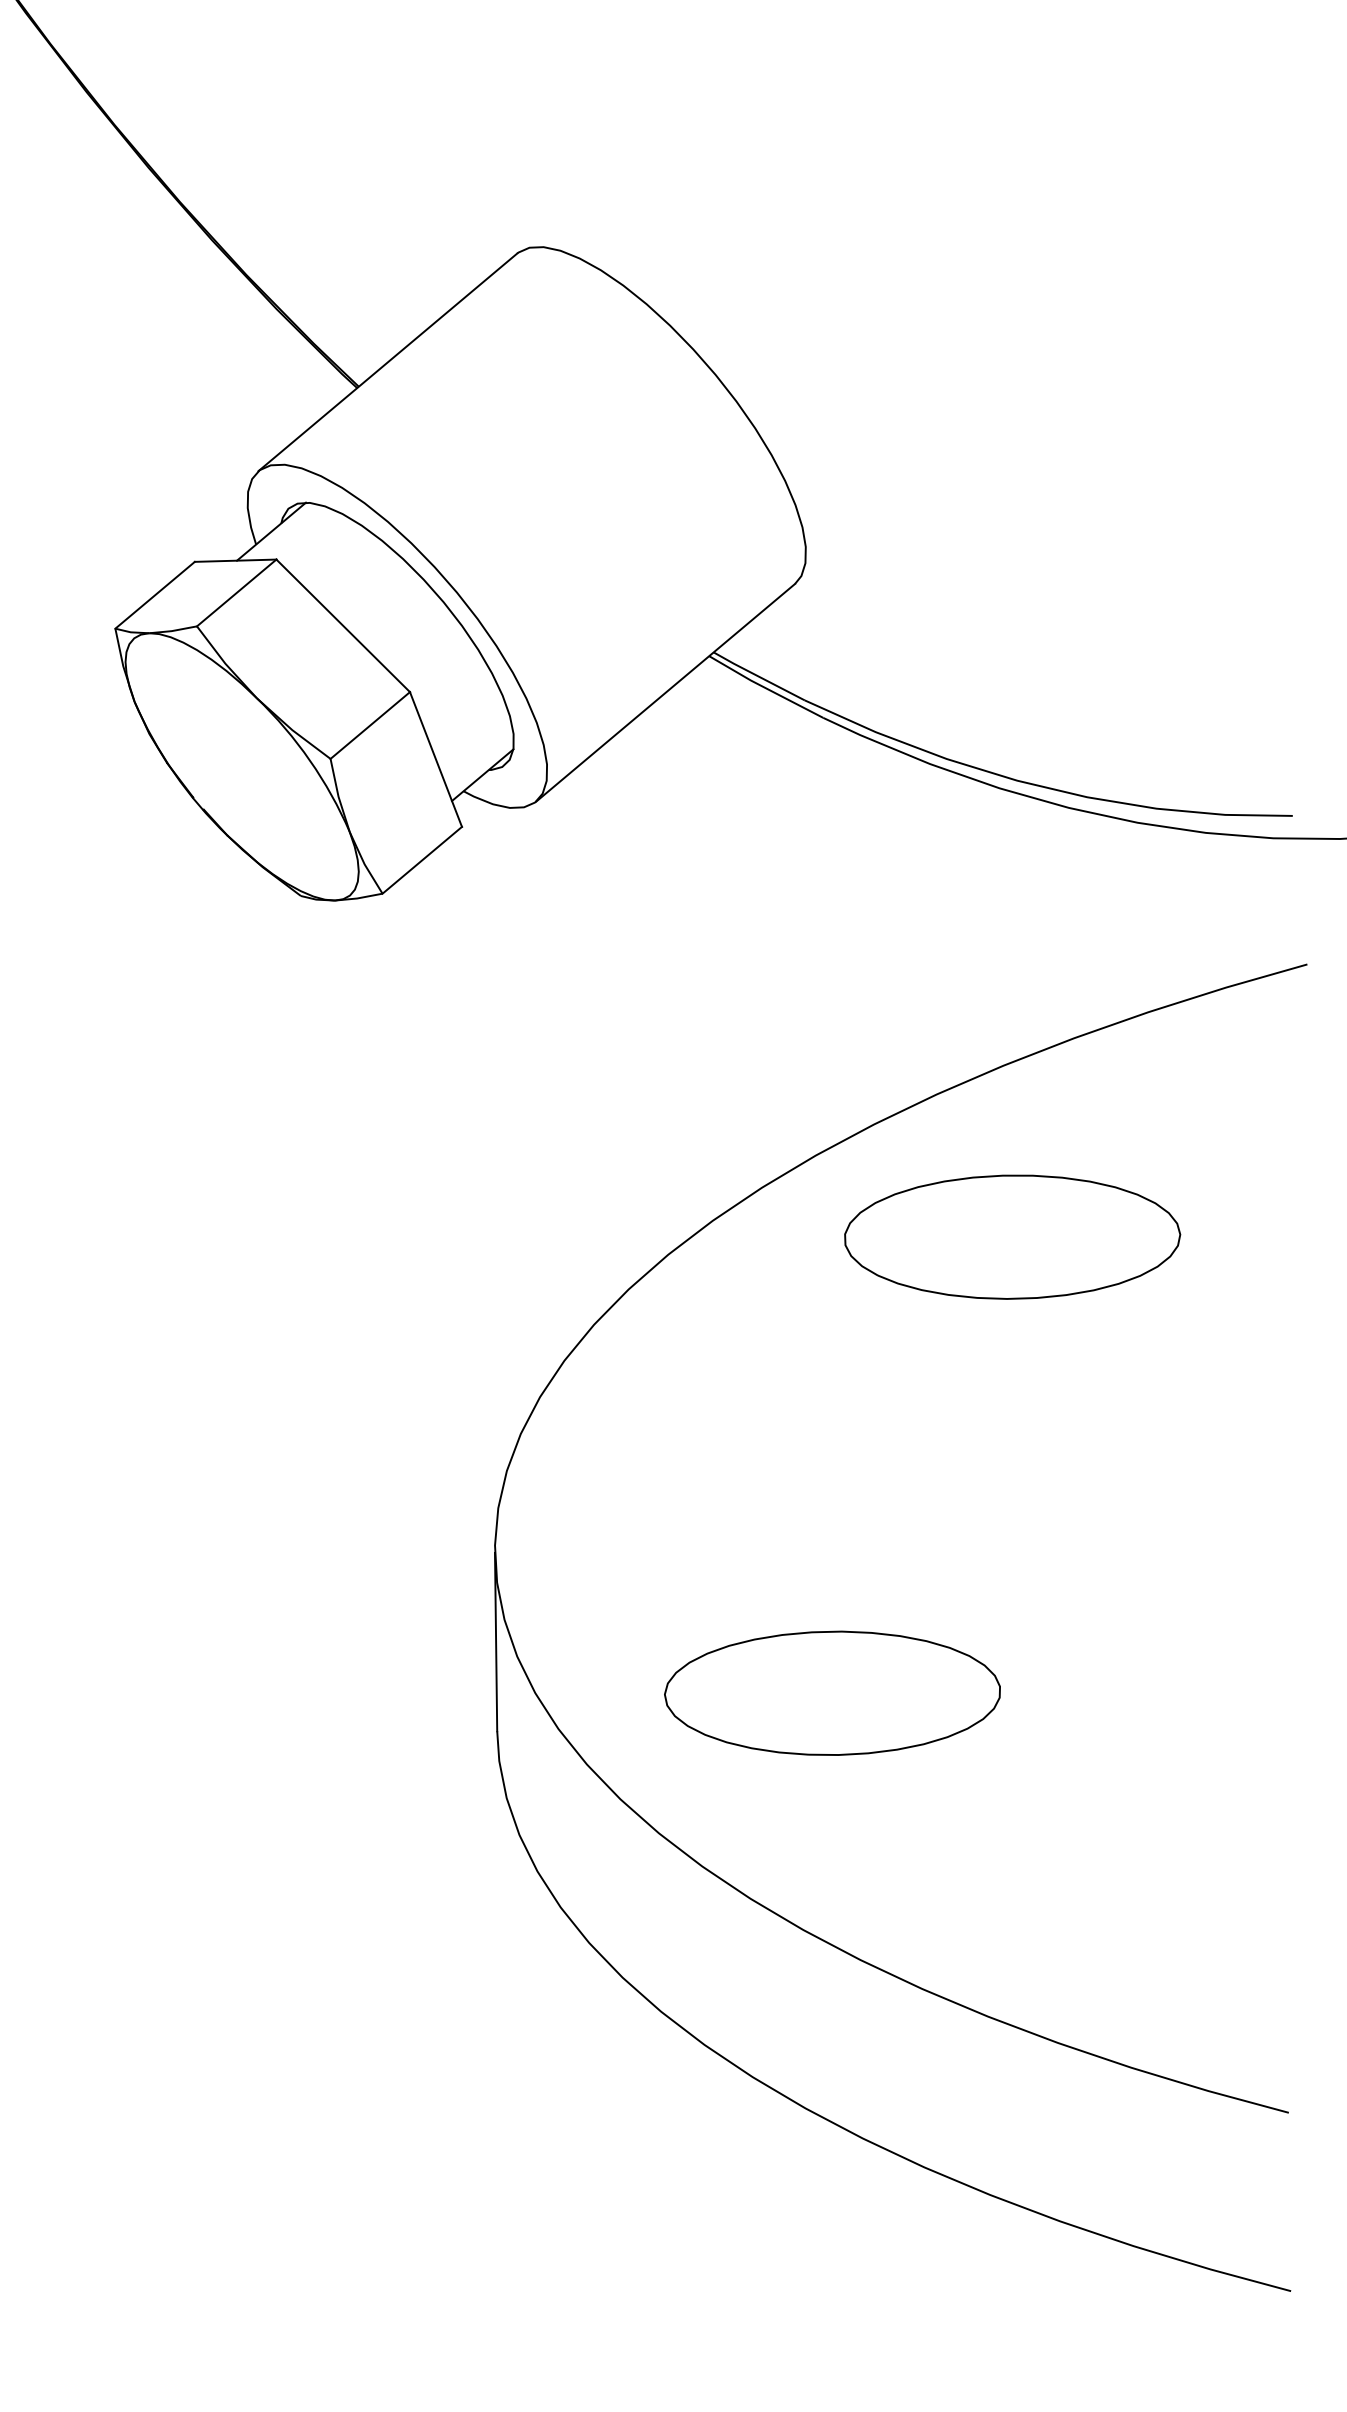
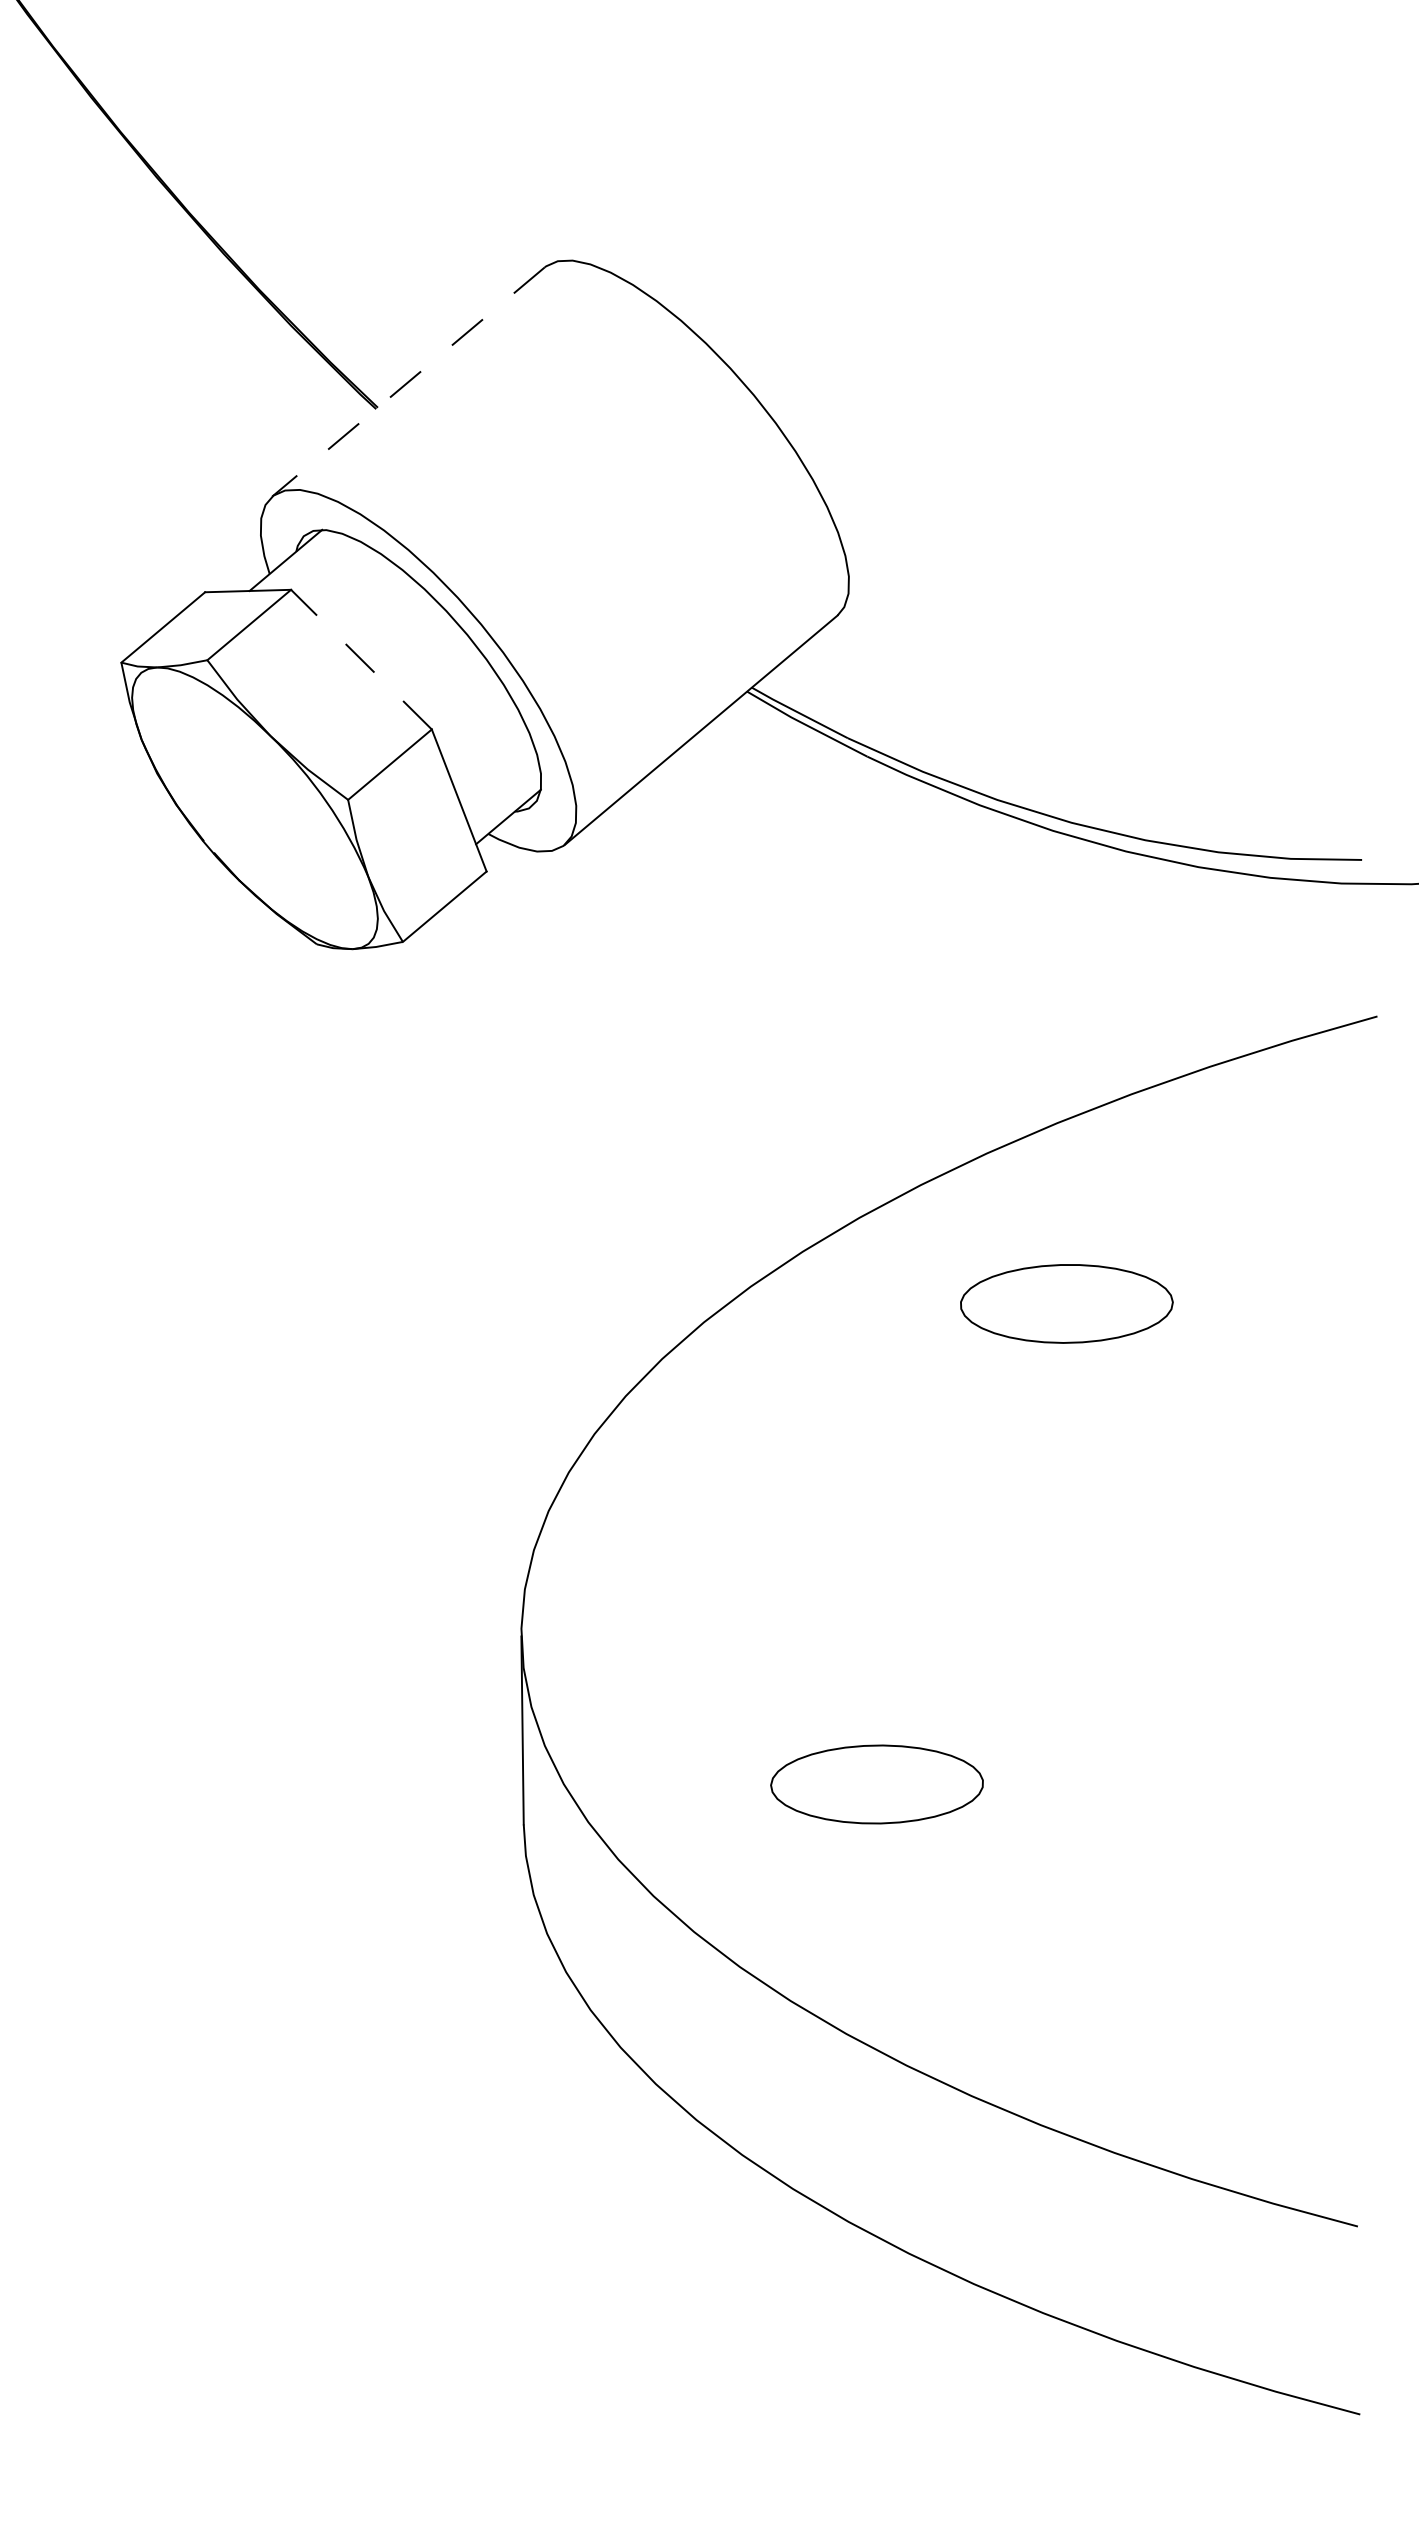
line: (387, 362) -> (408, 382), solid -> dashed
line: (343, 625) -> (361, 659), solid -> dashed
part: (1012, 1236) -> (1066, 1303), size x0.6
part: (831, 1693) -> (876, 1784), size x0.6

